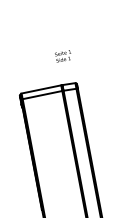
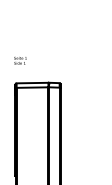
text: (63, 55) -> (20, 60), moved

